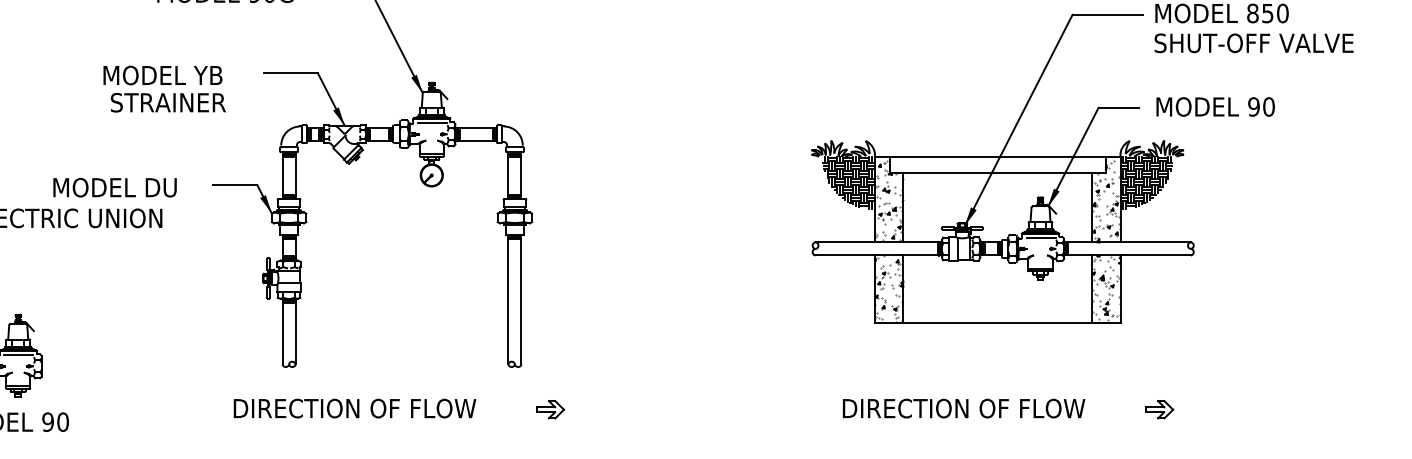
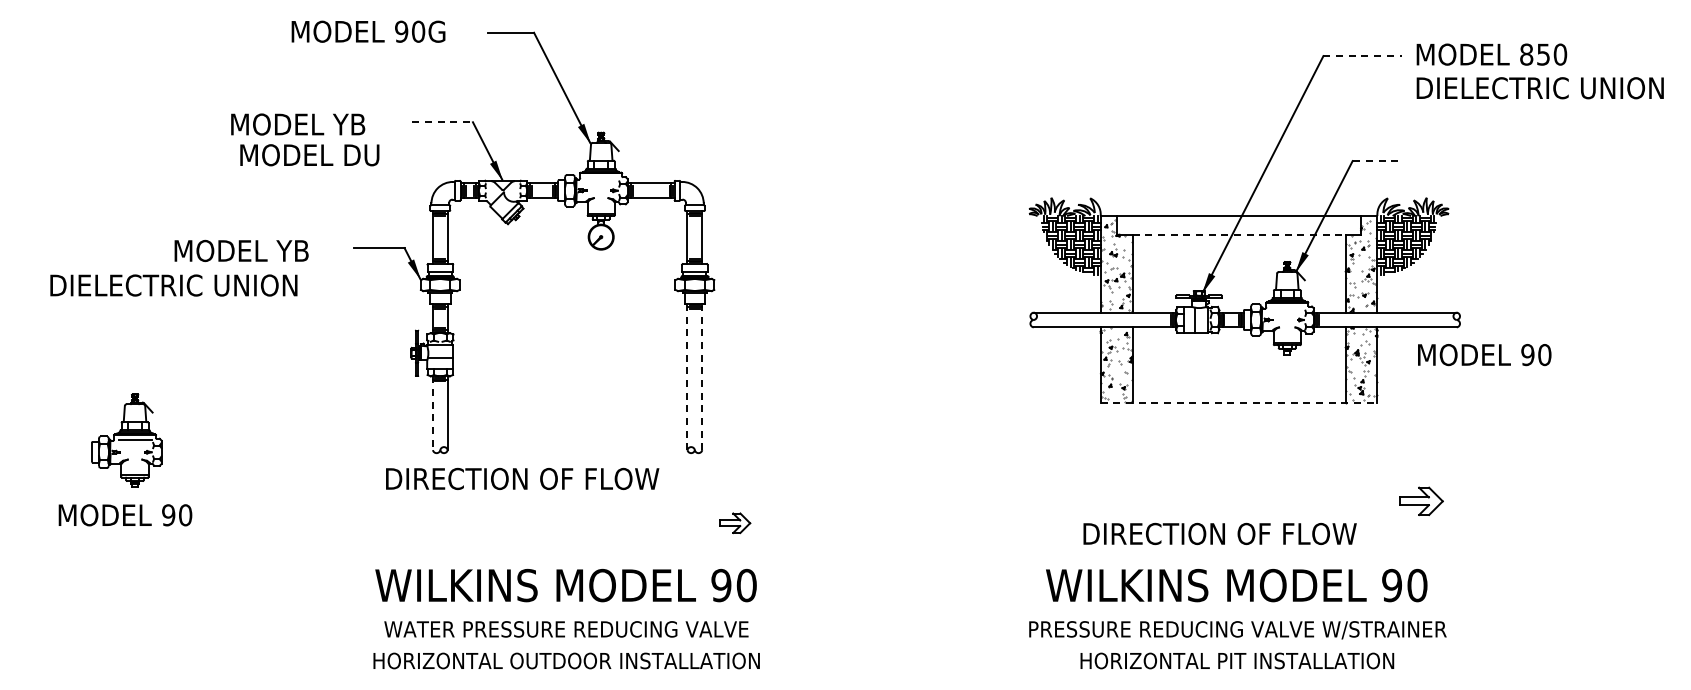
line: (1108, 15) -> (1363, 56), solid -> dashed
text: (1264, 43) -> (1539, 88), SHUT-OFF VALVE -> DIELECTRIC UNION
line: (291, 73) -> (443, 122), solid -> dashed
text: (173, 102) -> (309, 155), STRAINER -> MODEL DU
text: (1215, 107) -> (1484, 355), moved
line: (1118, 108) -> (1375, 161), solid -> dashed
line: (432, 123) -> (601, 178), removed
line: (998, 173) -> (1239, 234), solid -> dashed
text: (159, 188) -> (294, 251), MODEL DU -> MODEL YB
line: (1040, 237) -> (1287, 307), removed
line: (508, 299) -> (687, 377), solid -> dashed
line: (521, 299) -> (702, 377), solid -> dashed
line: (998, 323) -> (1239, 403), solid -> dashed
line: (282, 331) -> (432, 413), solid -> dashed
text: (354, 408) -> (522, 478), moved
text: (963, 408) -> (1219, 533), moved
part: (550, 409) -> (735, 523), moved
part: (1159, 409) -> (1421, 500), size x1.4

